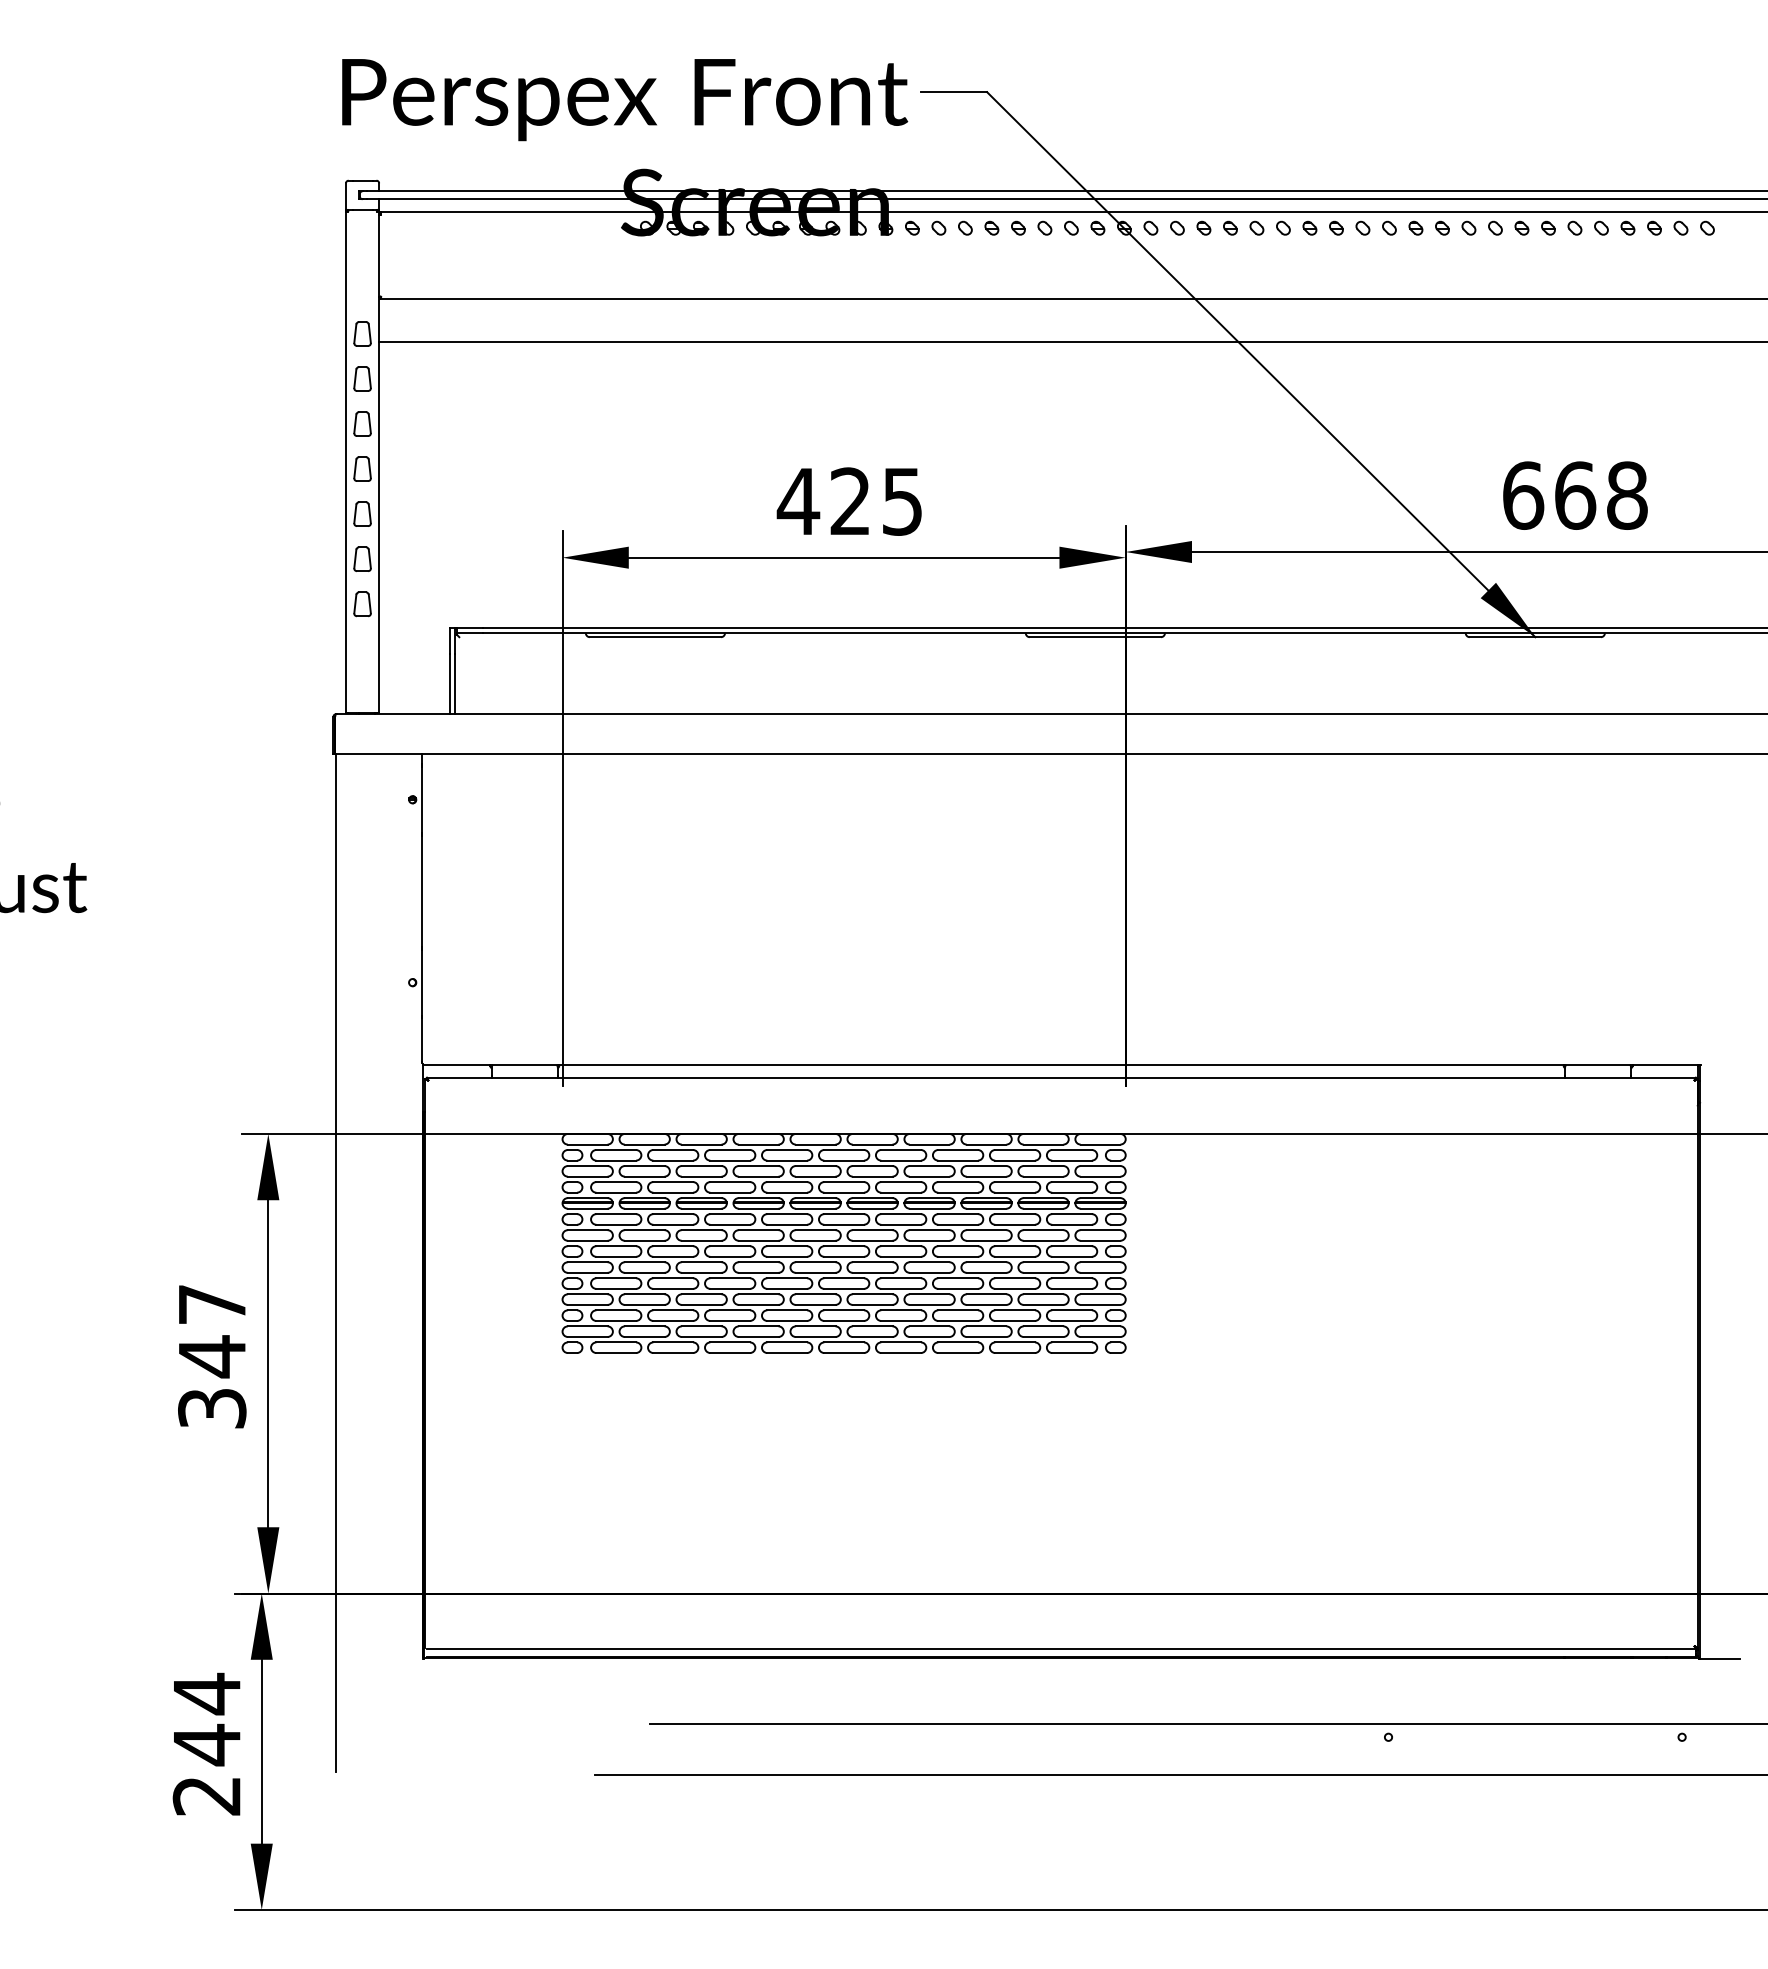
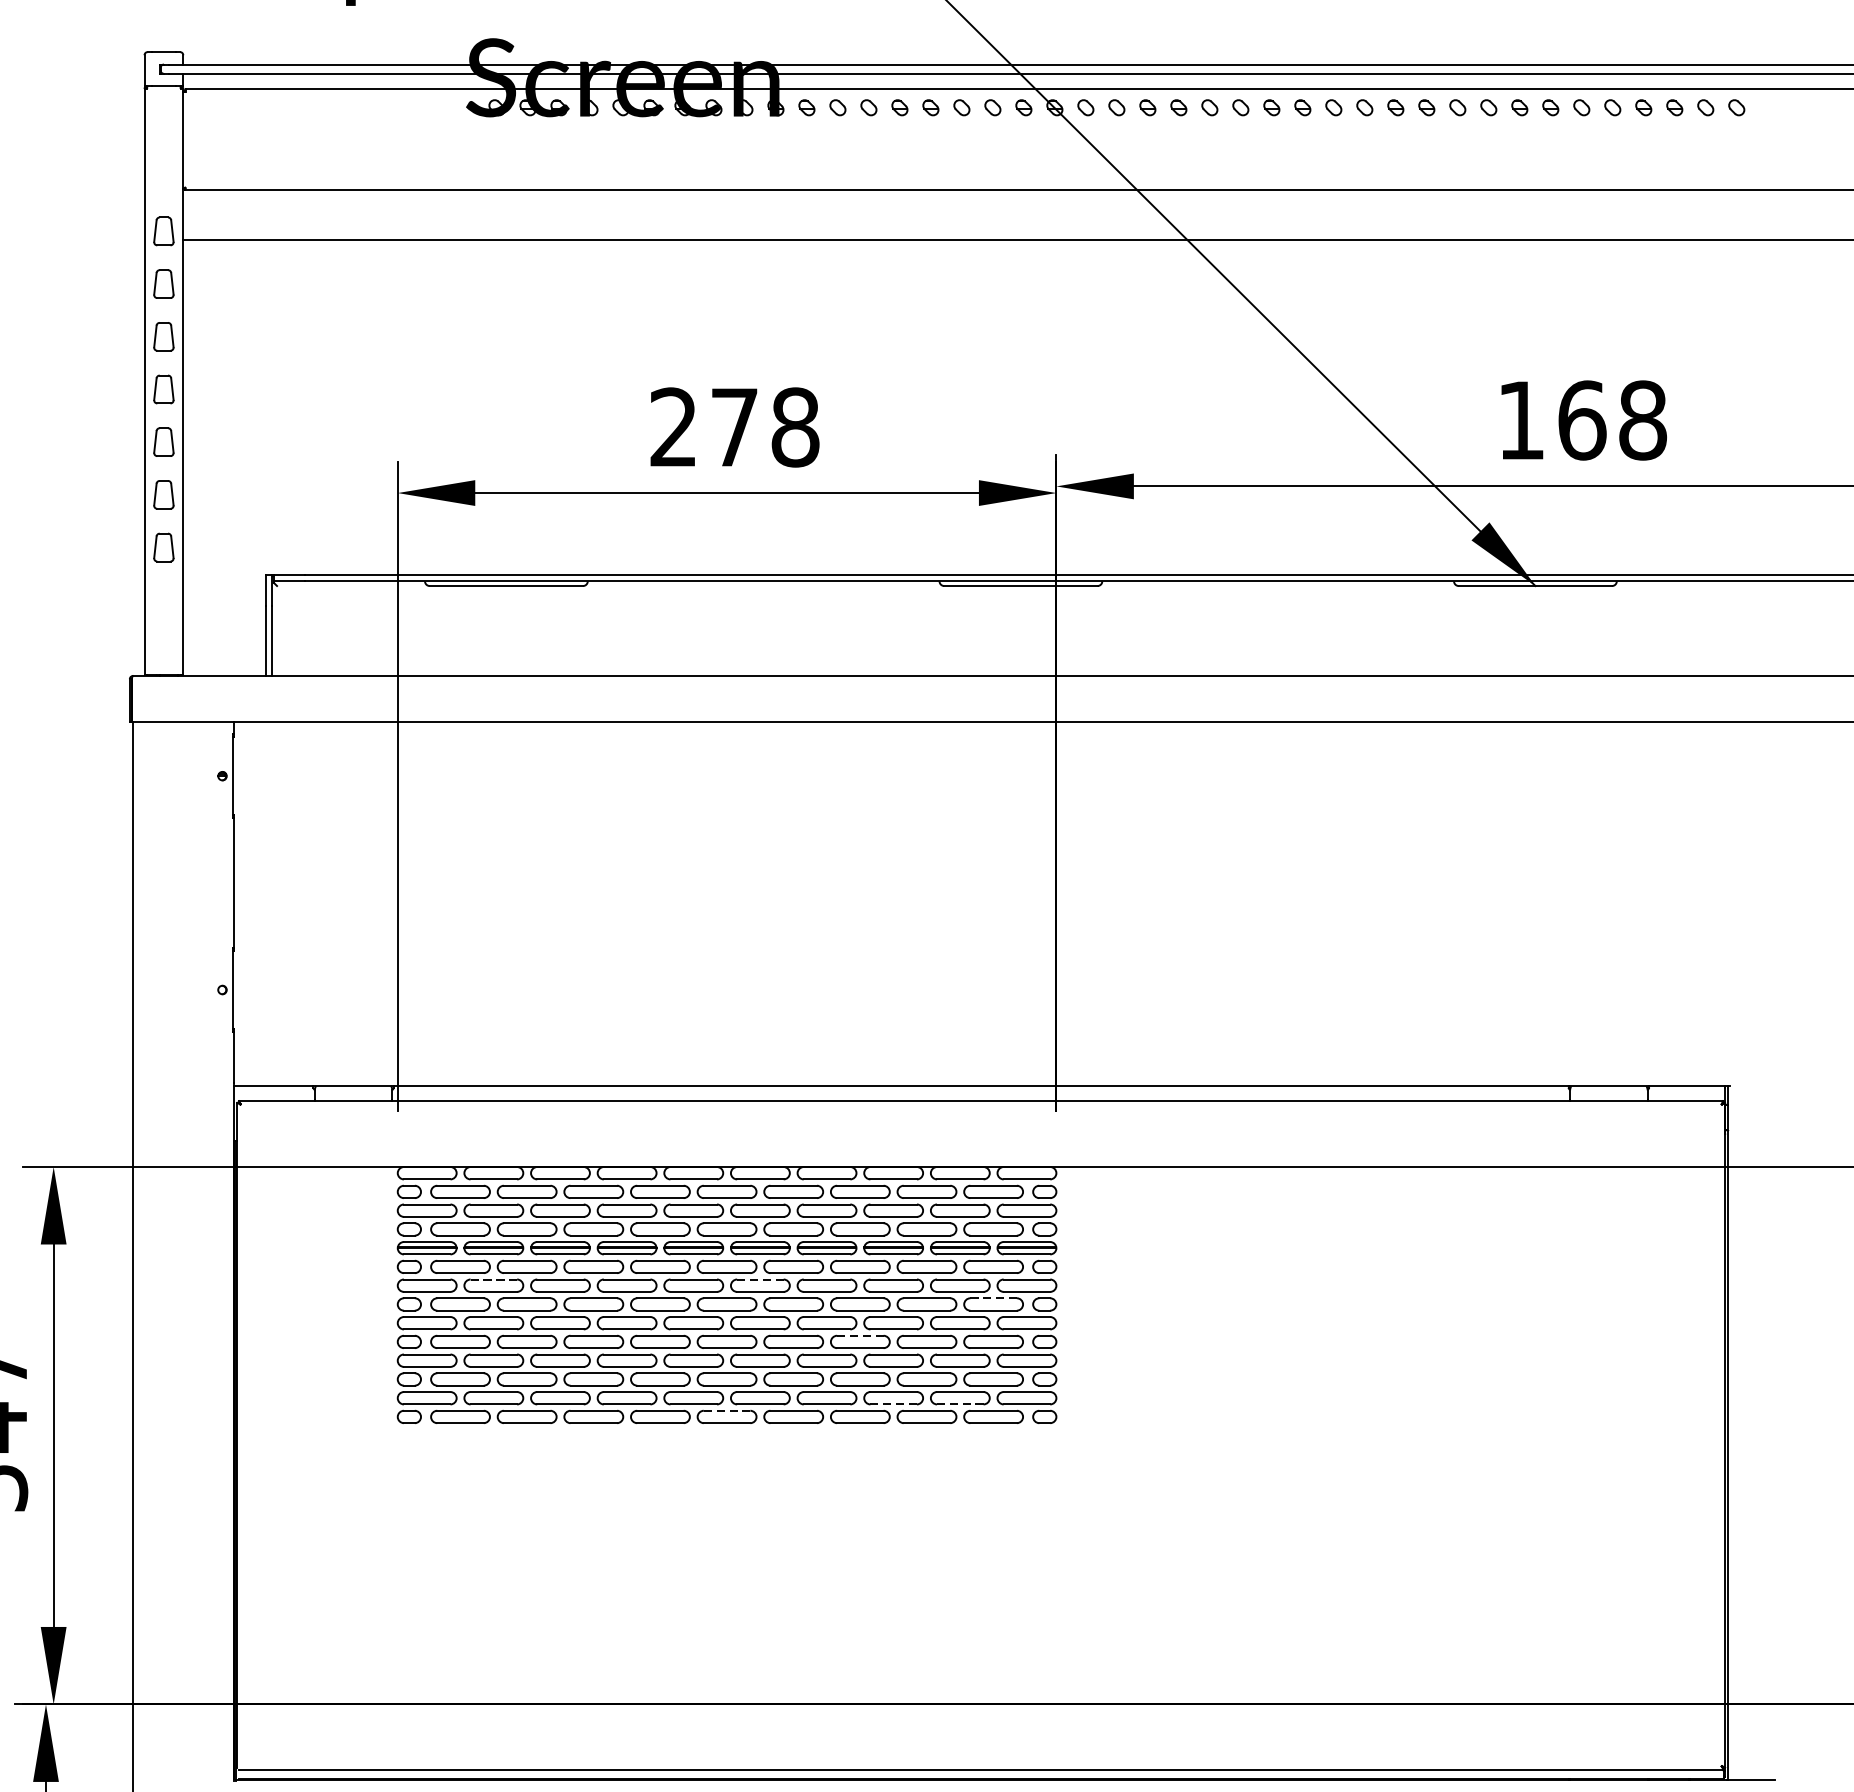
text: (1523, 495) -> (1521, 420), 668 -> 168
text: (849, 501) -> (733, 427), 425 -> 278
line: (644, 1230) -> (493, 1279), solid -> dashed
line: (872, 1230) -> (760, 1279), solid -> dashed
line: (1072, 1246) -> (994, 1298), solid -> dashed
line: (958, 1278) -> (860, 1336), solid -> dashed
line: (986, 1336) -> (893, 1403), solid -> dashed
line: (1043, 1336) -> (960, 1403), solid -> dashed
line: (844, 1342) -> (727, 1410), solid -> dashed

